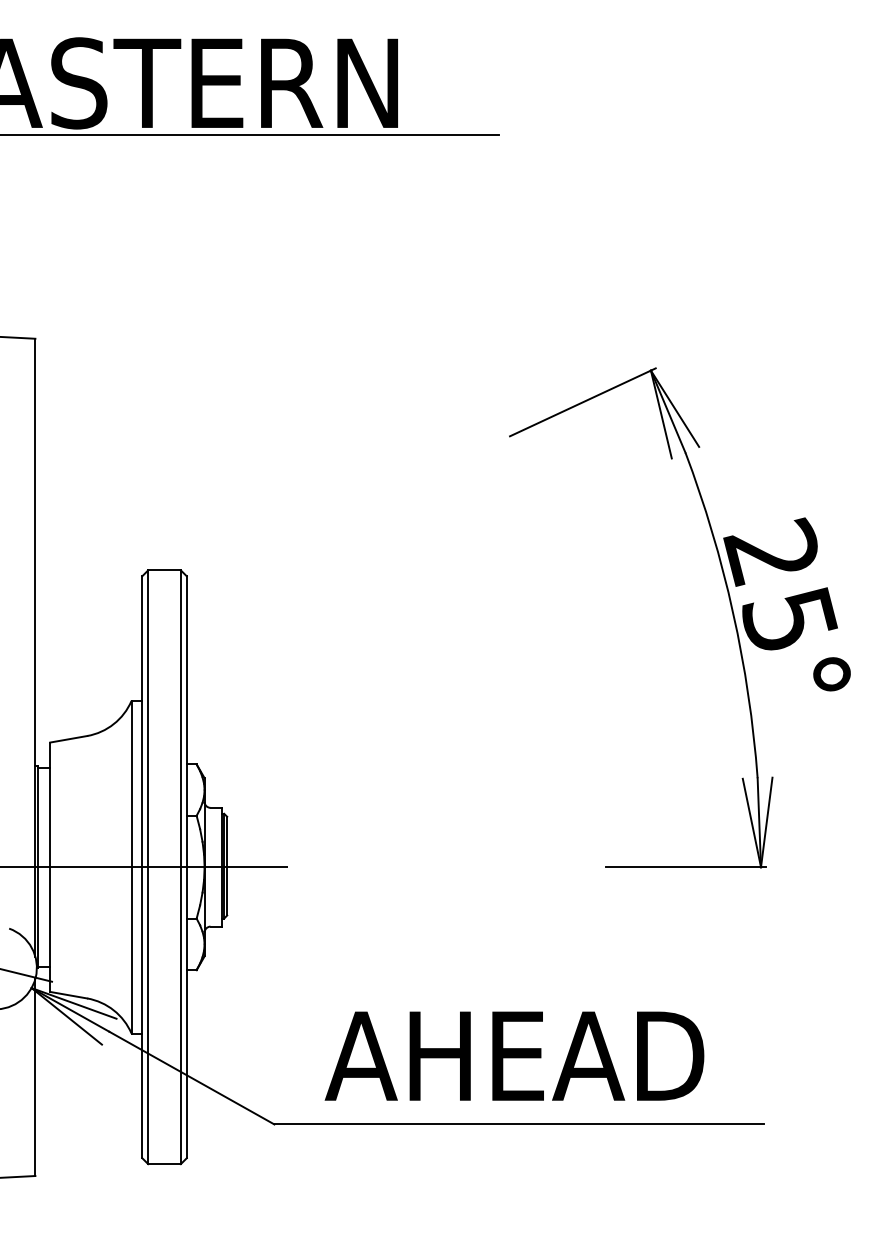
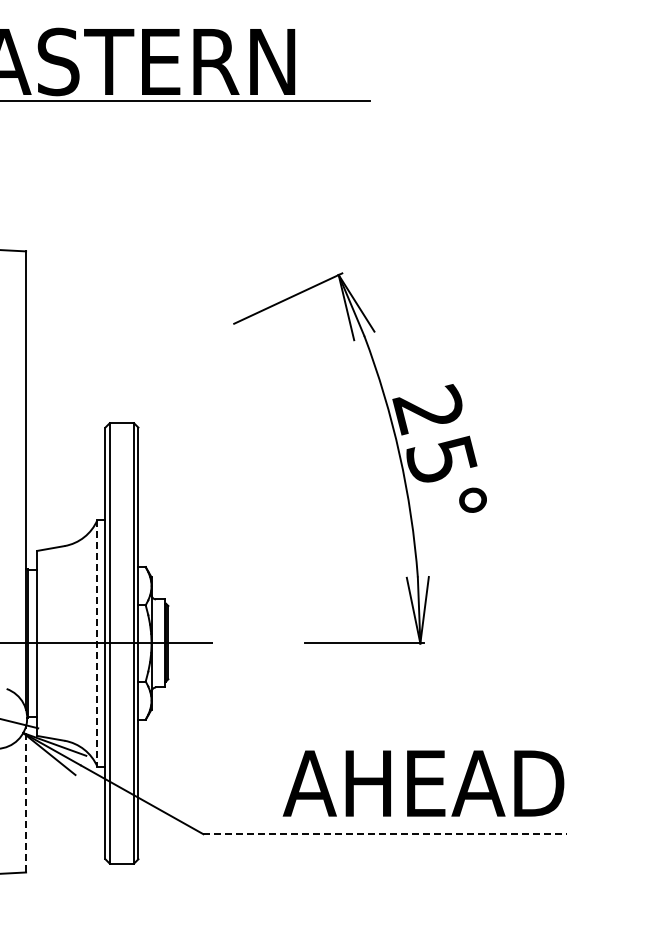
part: (730, 607) -> (397, 450), moved
line: (131, 867) -> (97, 643), solid -> dashed
text: (514, 1056) -> (423, 783), moved
line: (35, 1076) -> (26, 798), solid -> dashed
line: (519, 1124) -> (385, 834), solid -> dashed

